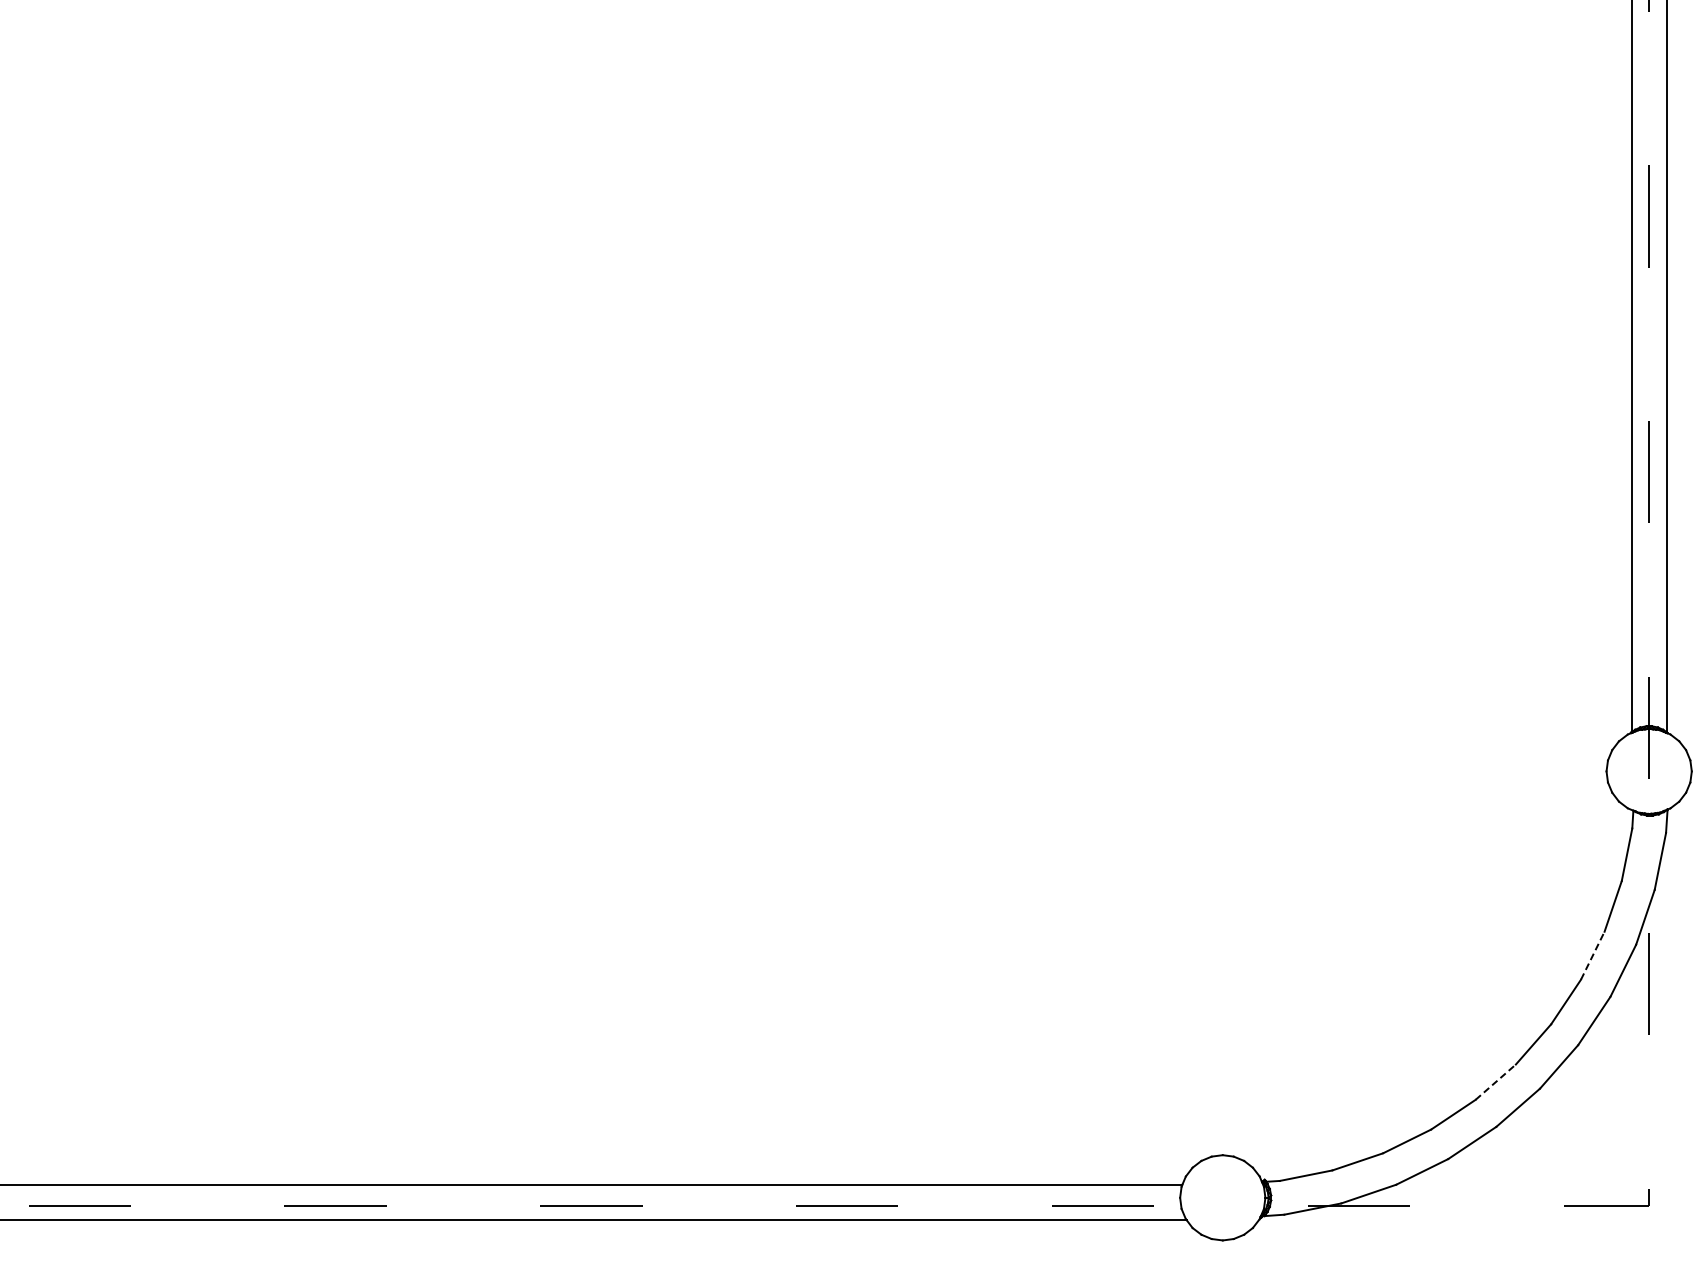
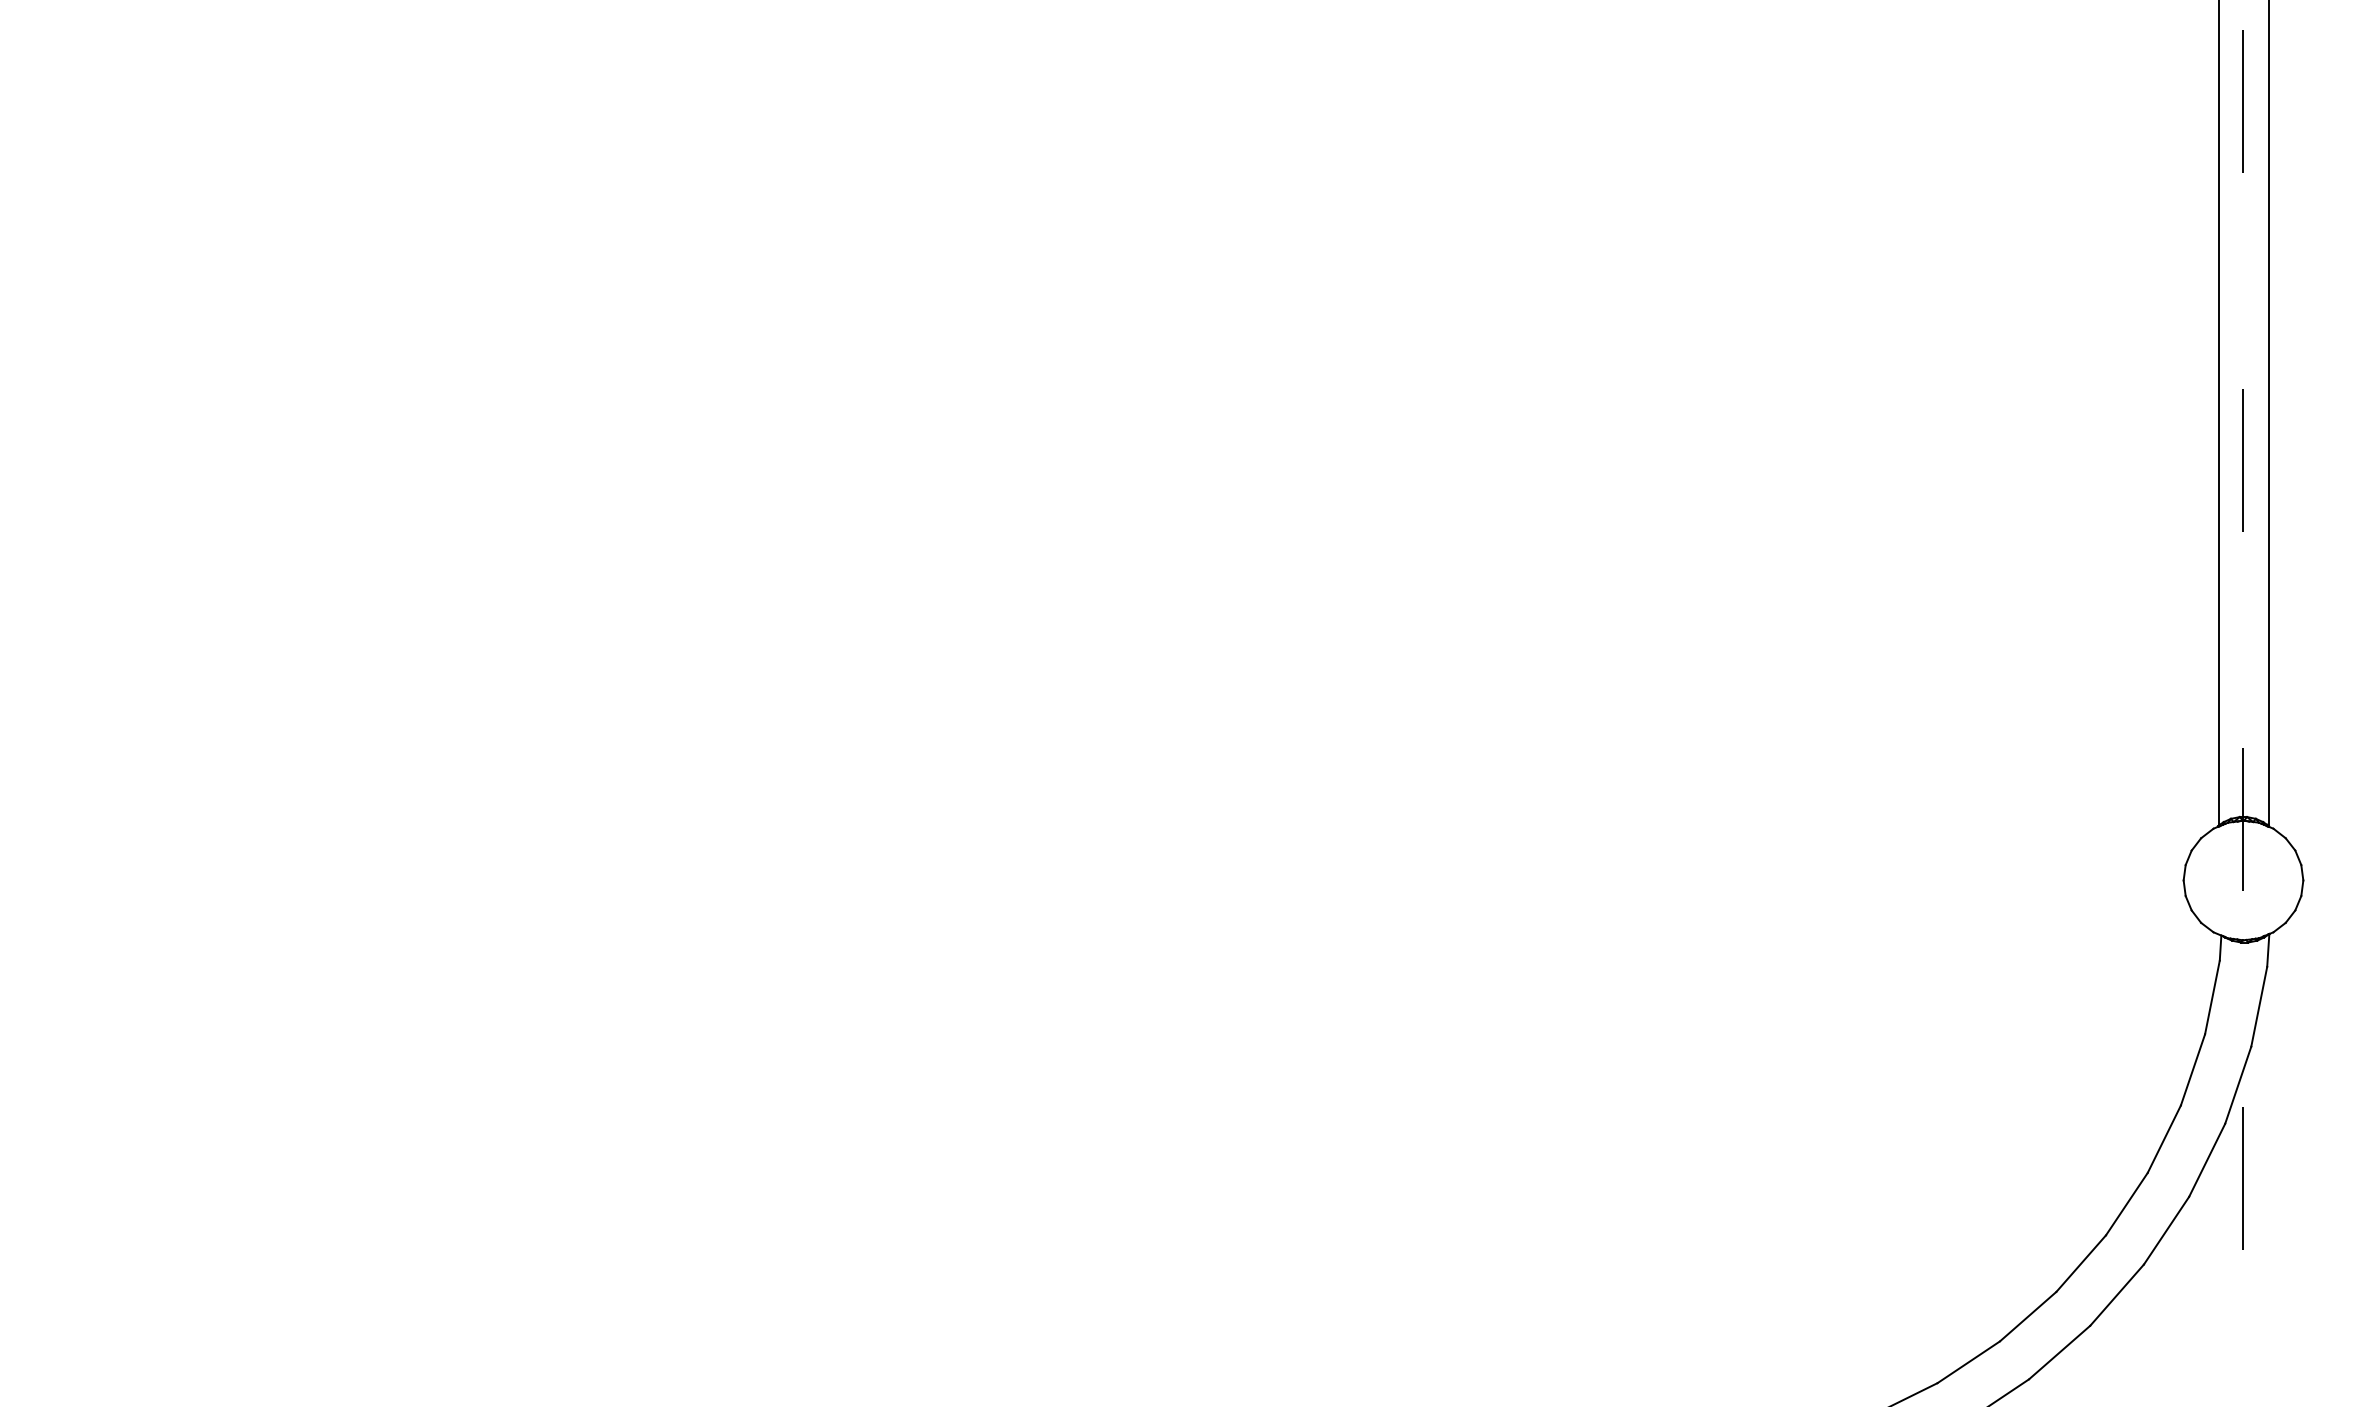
line: (1592, 955) -> (2163, 1138), dashed -> solid
line: (1495, 1082) -> (2027, 1317), dashed -> solid

